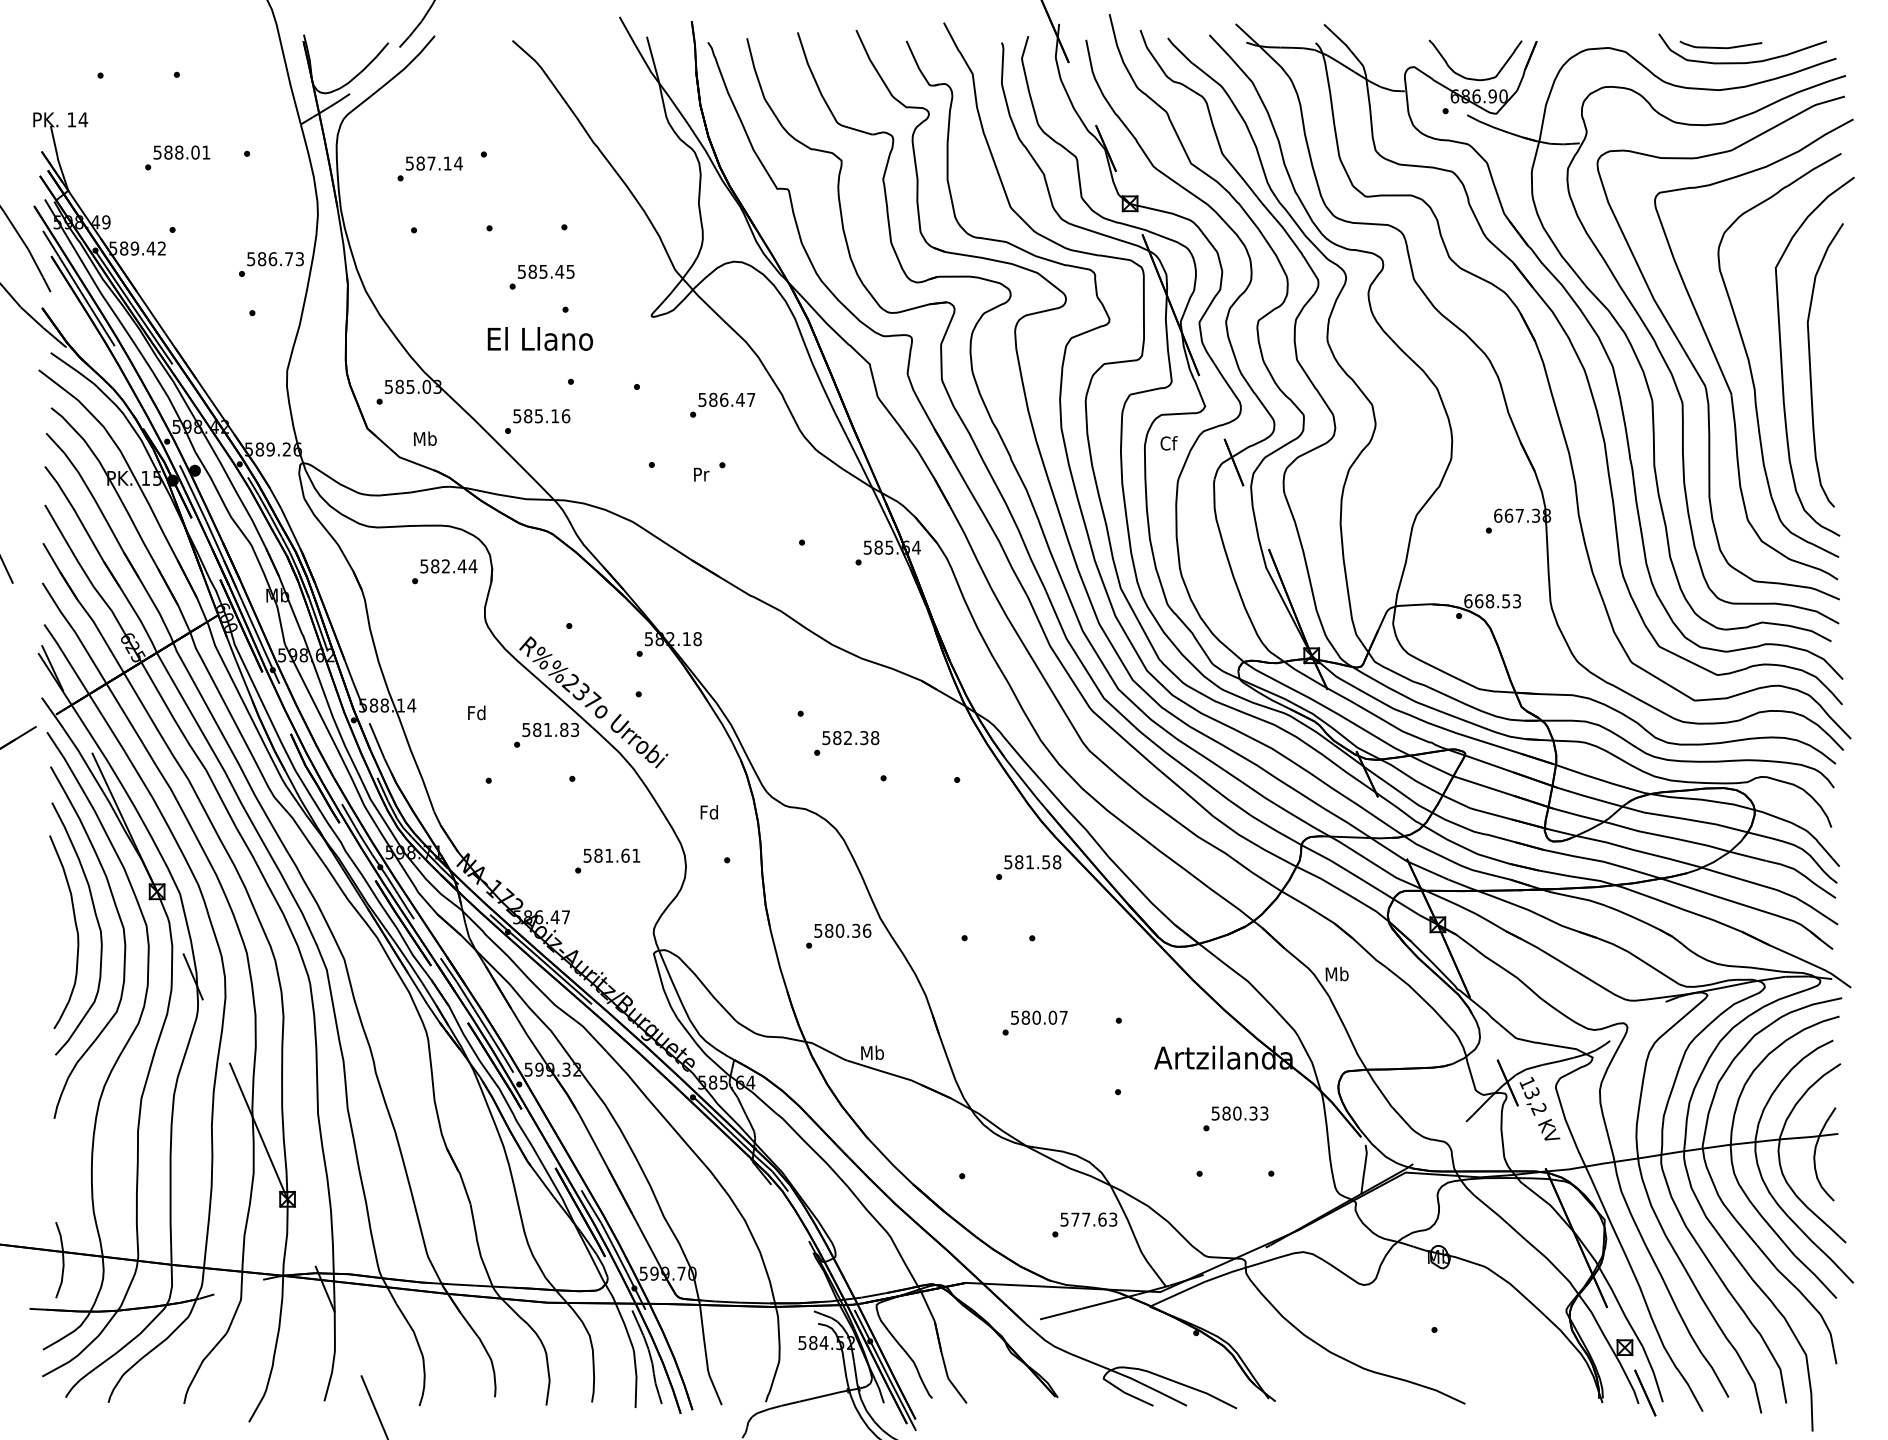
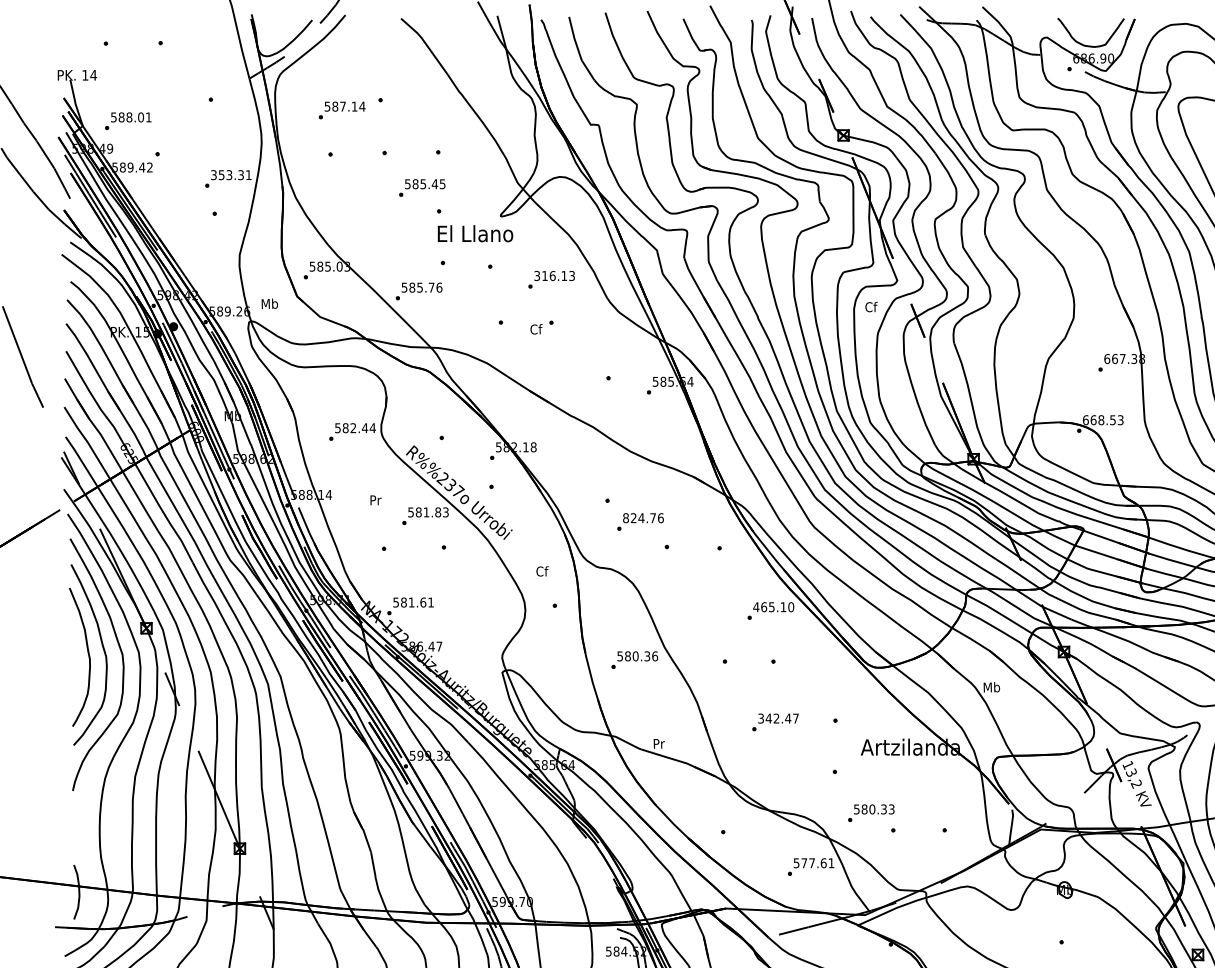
text: (177, 157) -> (128, 120), moved
text: (275, 259) -> (231, 175), 586.73 -> 353.31
text: (539, 338) -> (474, 233), moved
text: (726, 399) -> (554, 275), 586.47 -> 316.13
text: (555, 416) -> (431, 287), 585.16 -> 585.76
text: (424, 438) -> (269, 303), moved
text: (701, 474) -> (536, 329), Pr -> Cf
text: (444, 571) -> (352, 431), moved
text: (476, 712) -> (375, 499), Fd -> Pr
text: (850, 738) -> (643, 518), 582.38 -> 824.76
text: (709, 812) -> (542, 571), Fd -> Cf
text: (607, 860) -> (410, 605), moved
text: (1032, 862) -> (773, 607), 581.58 -> 465.10
text: (1034, 1017) -> (775, 718), 580.07 -> 342.47
text: (872, 1052) -> (658, 743), Mb -> Pr
text: (1235, 1118) -> (871, 812), moved
text: (1113, 1219) -> (831, 863), 577.63 -> 577.61

